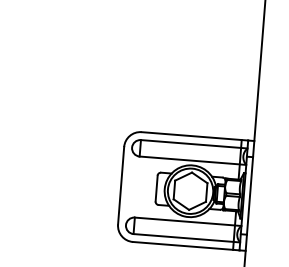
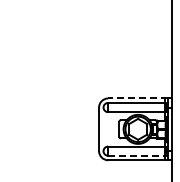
line: (195, 136) -> (138, 98), solid -> dashed
line: (187, 237) -> (138, 155), solid -> dashed

